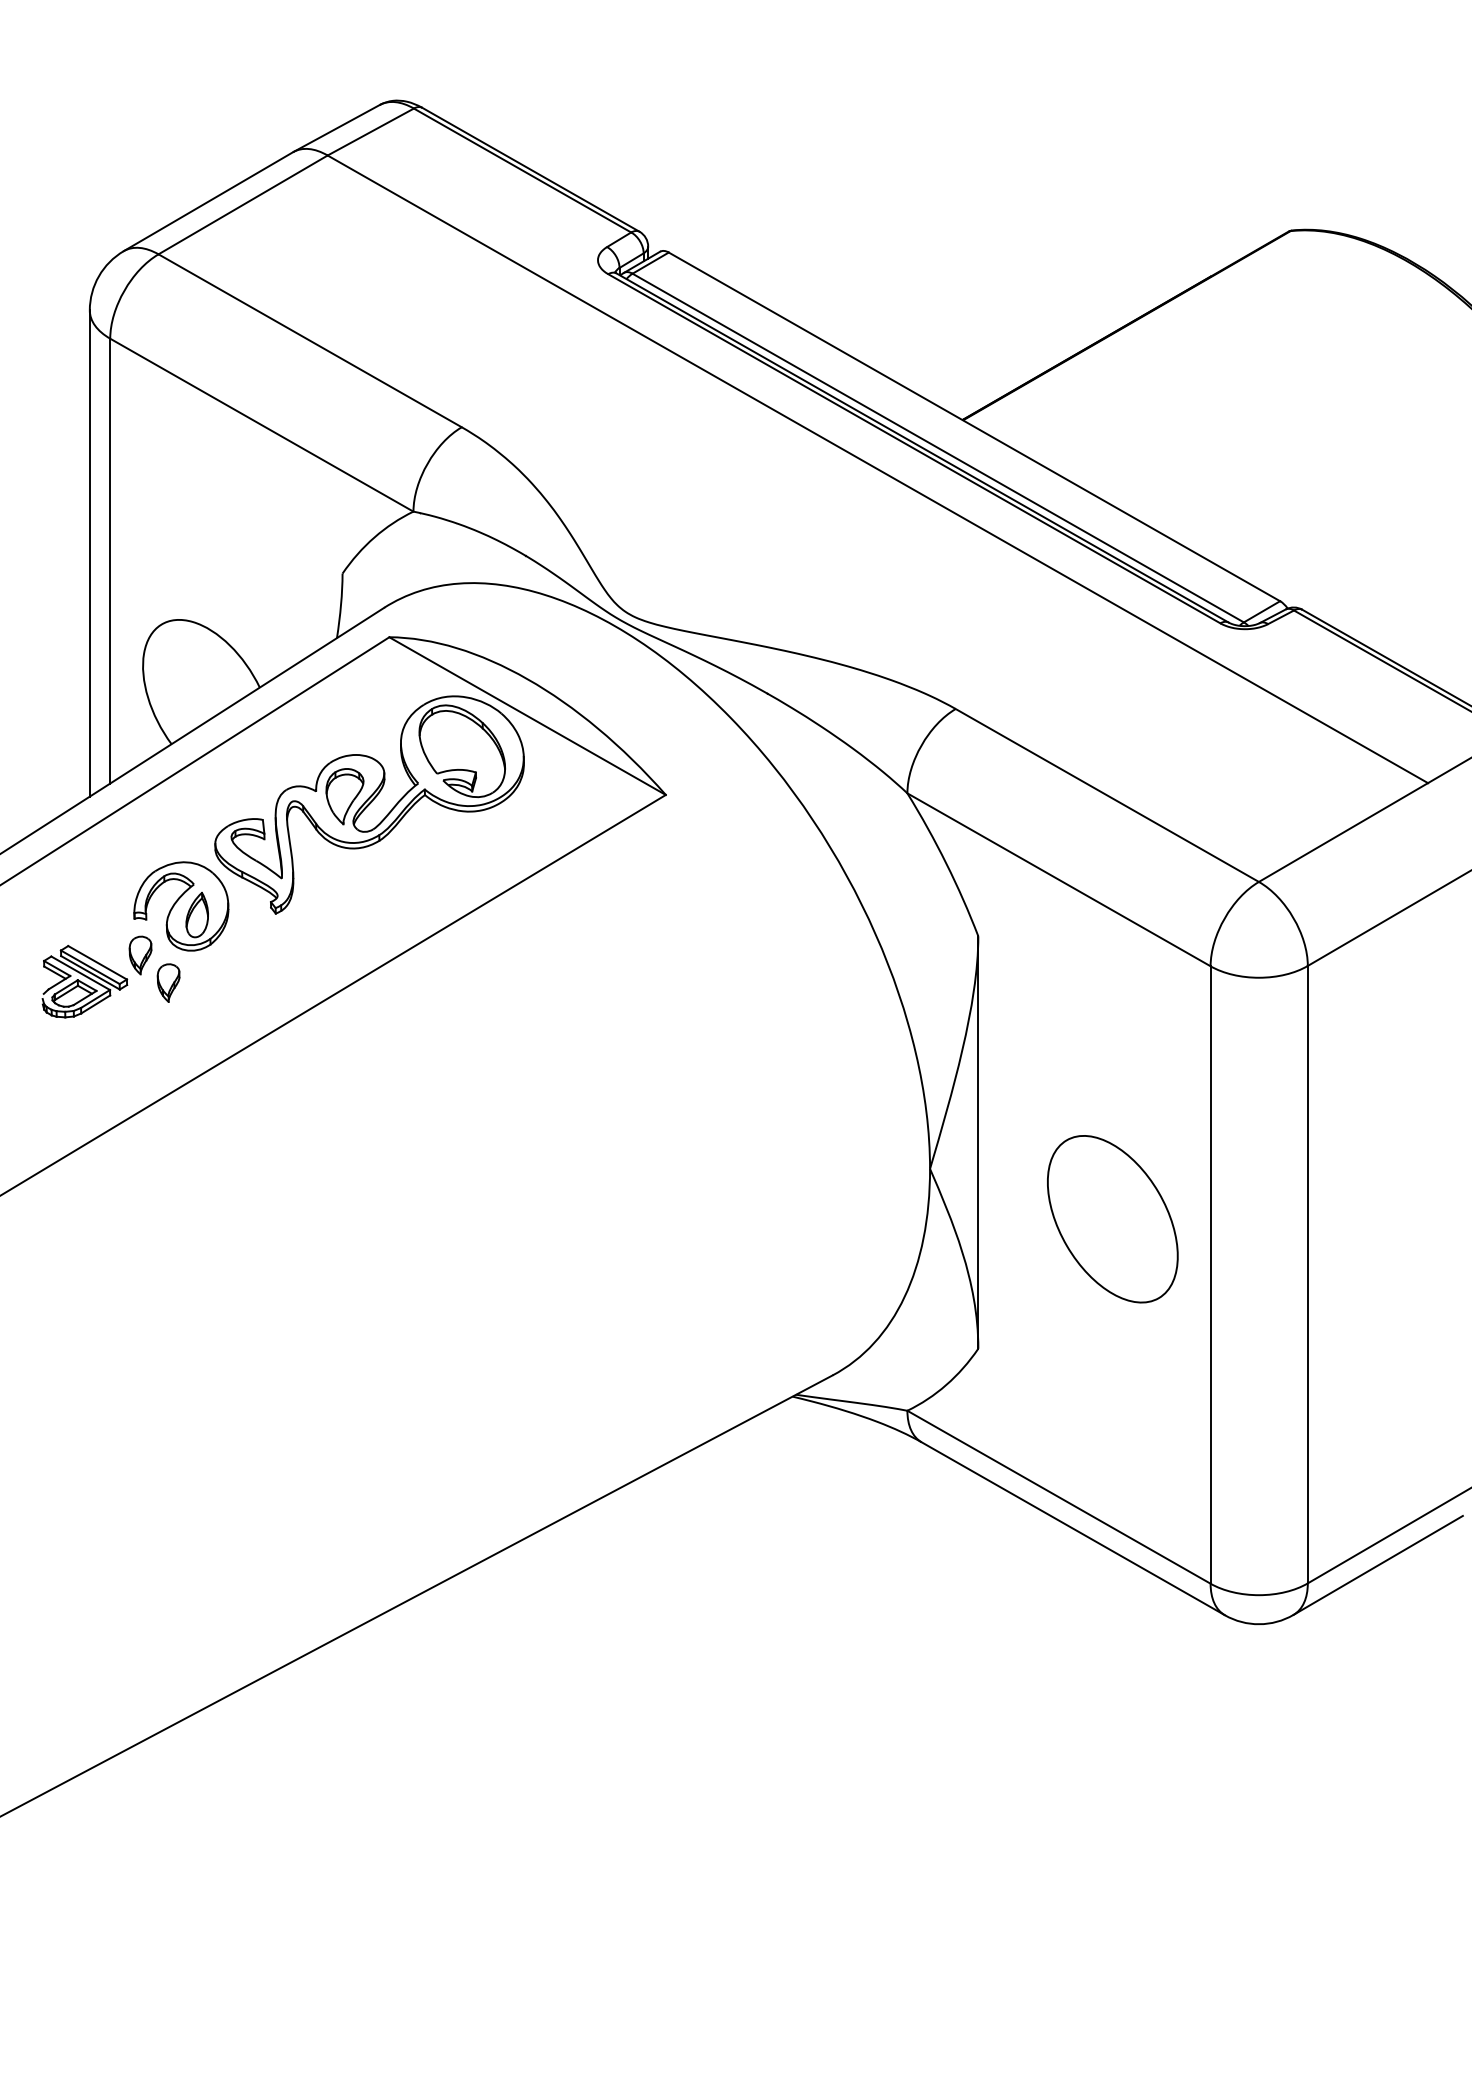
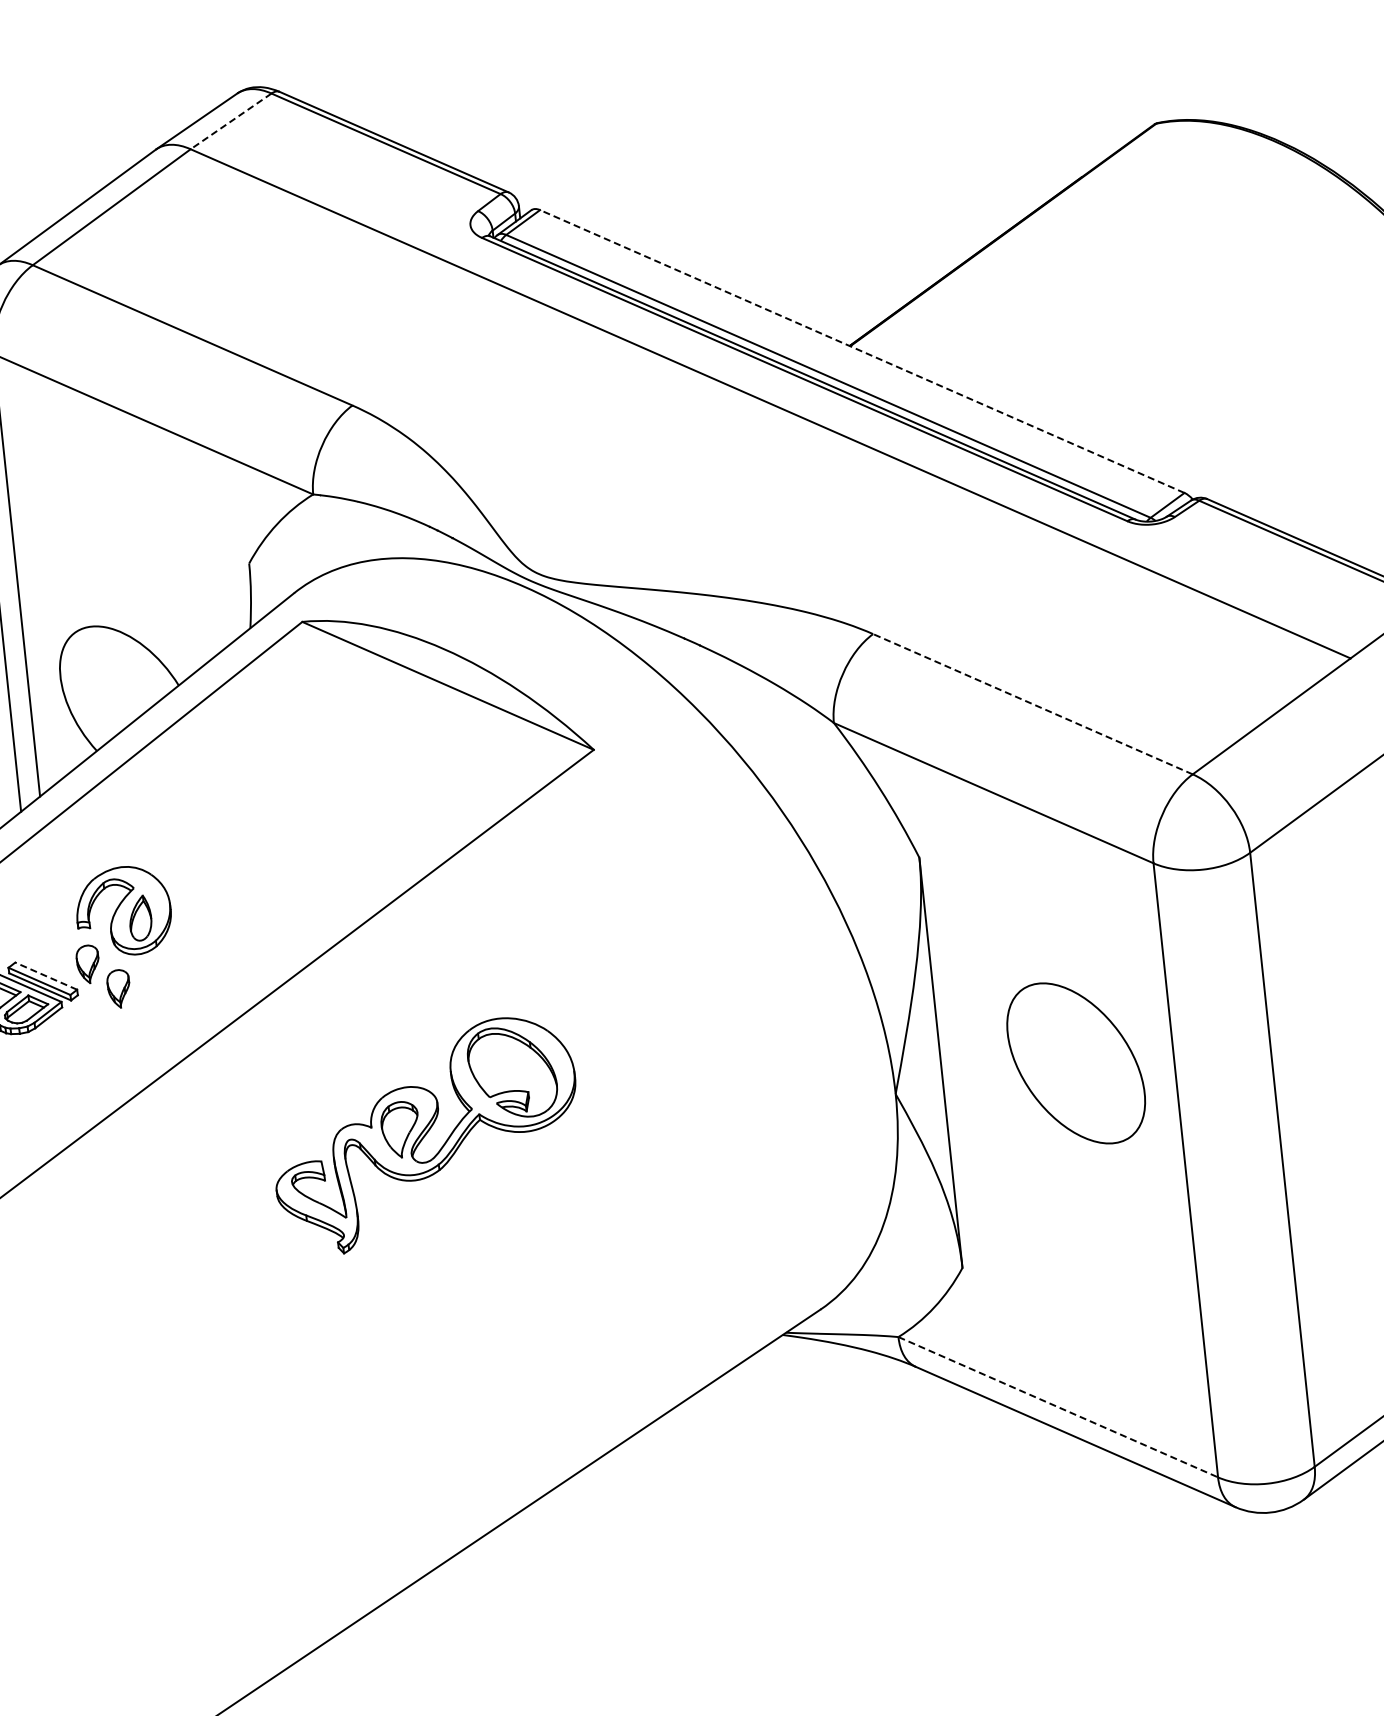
line: (370, 132) -> (230, 121), solid -> dashed
line: (974, 426) -> (862, 351), solid -> dashed
line: (1107, 795) -> (1033, 704), solid -> dashed
part: (369, 804) -> (425, 1135), moved
line: (97, 962) -> (46, 975), solid -> dashed
part: (1112, 1219) -> (1075, 1063), moved
line: (1059, 1497) -> (1058, 1407), solid -> dashed

